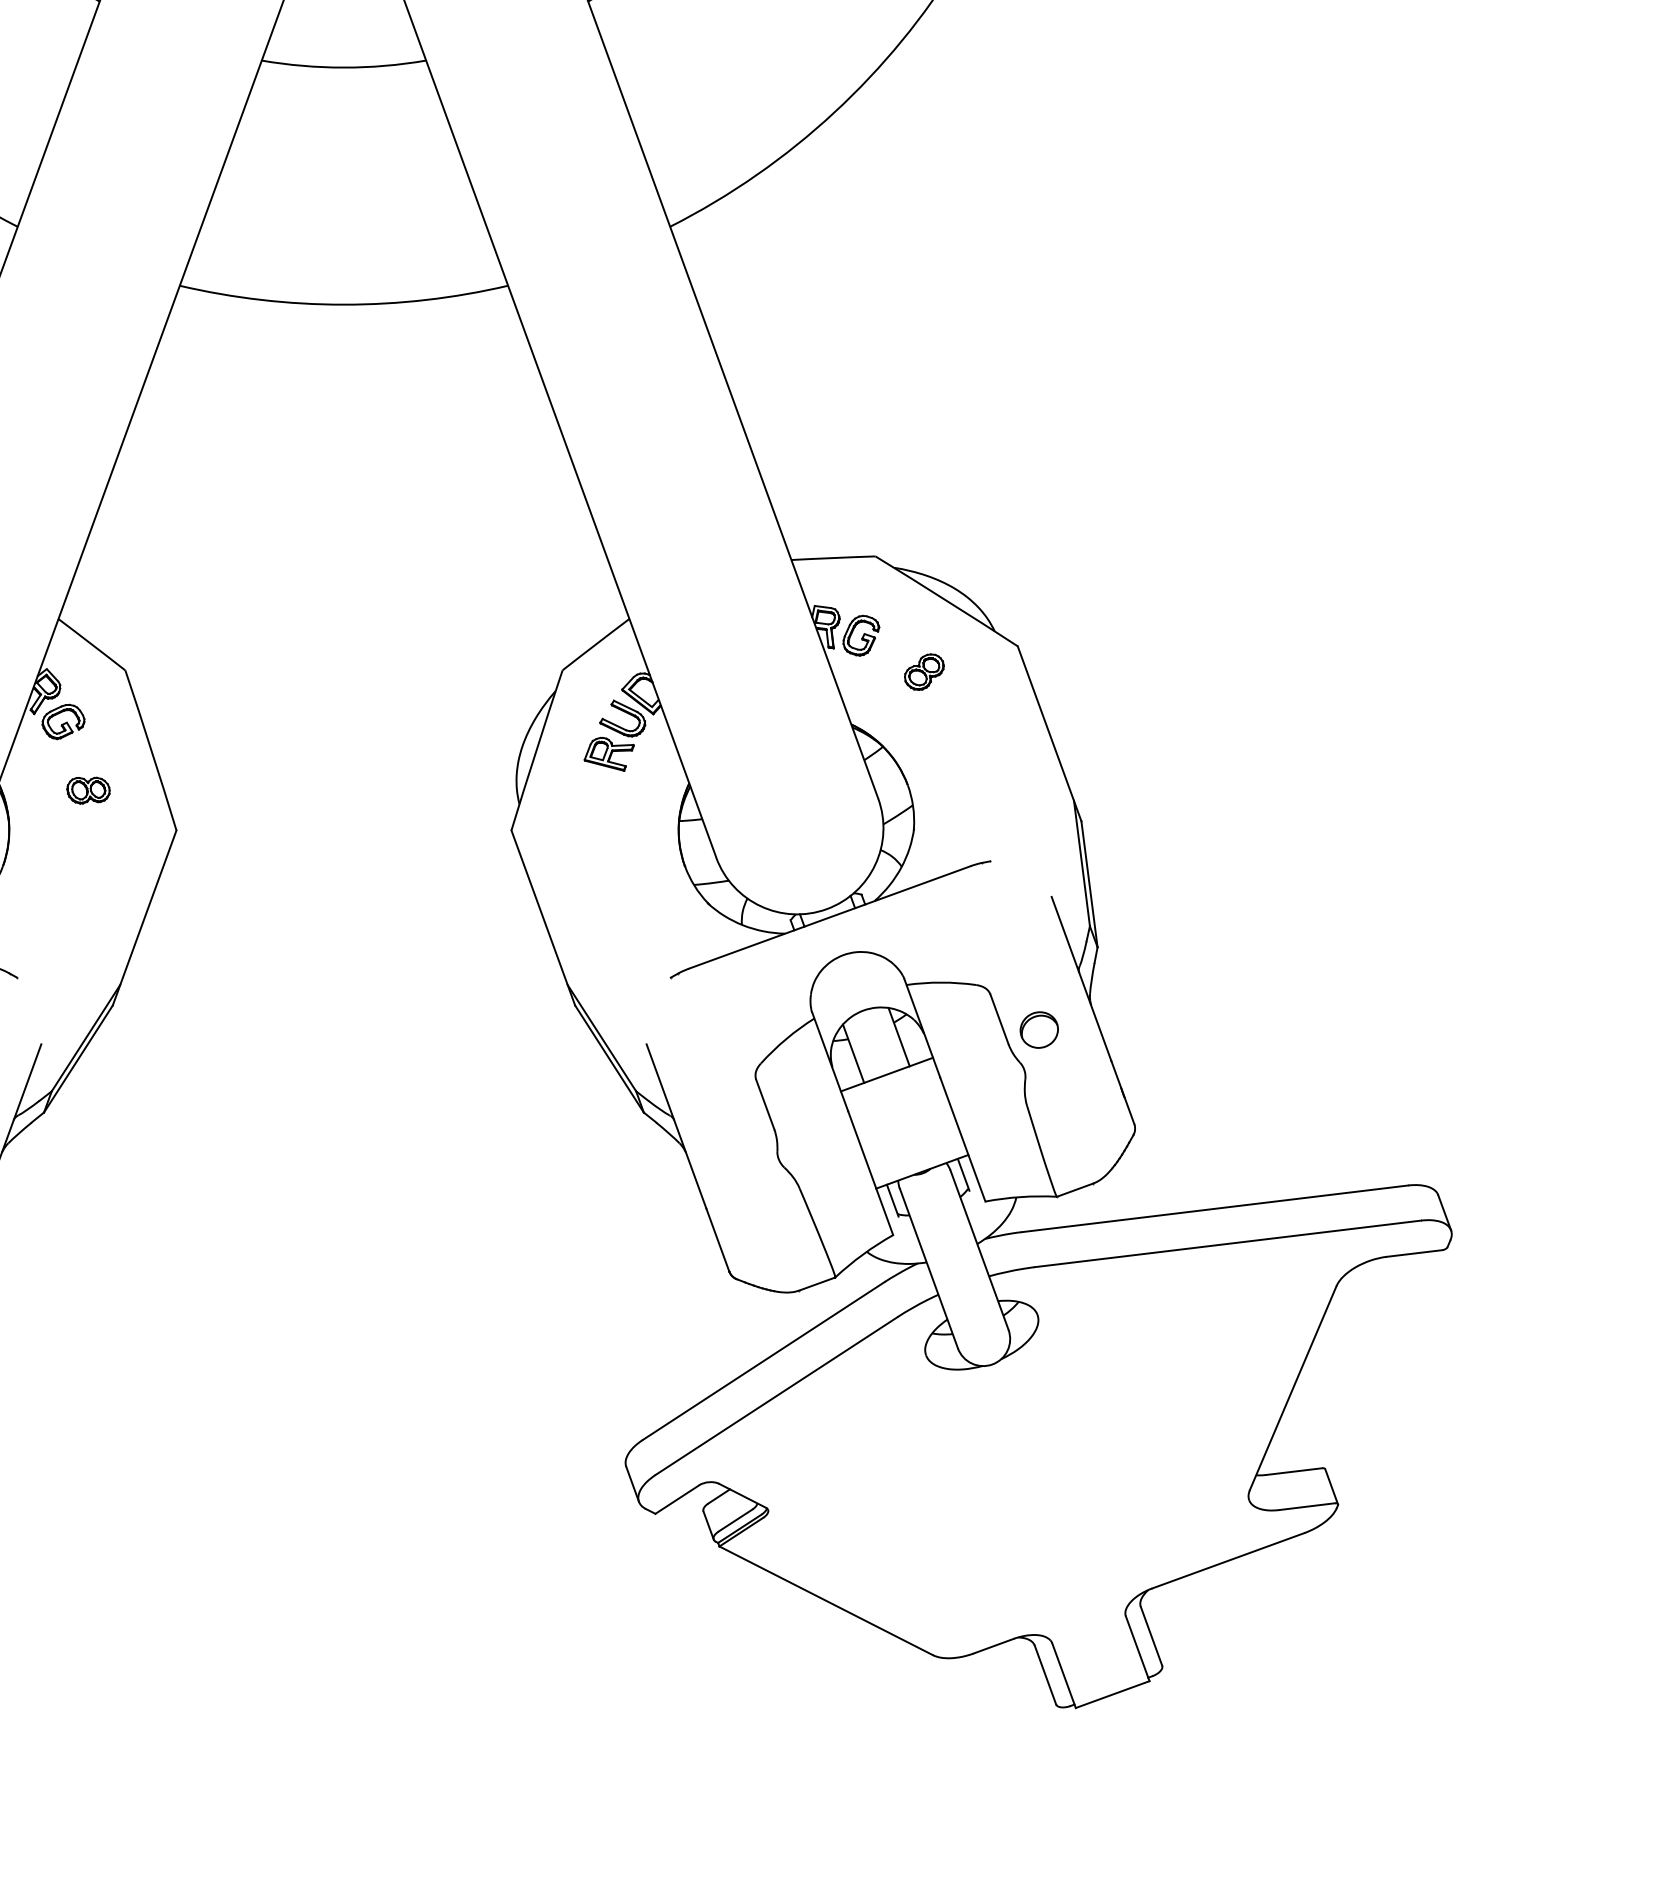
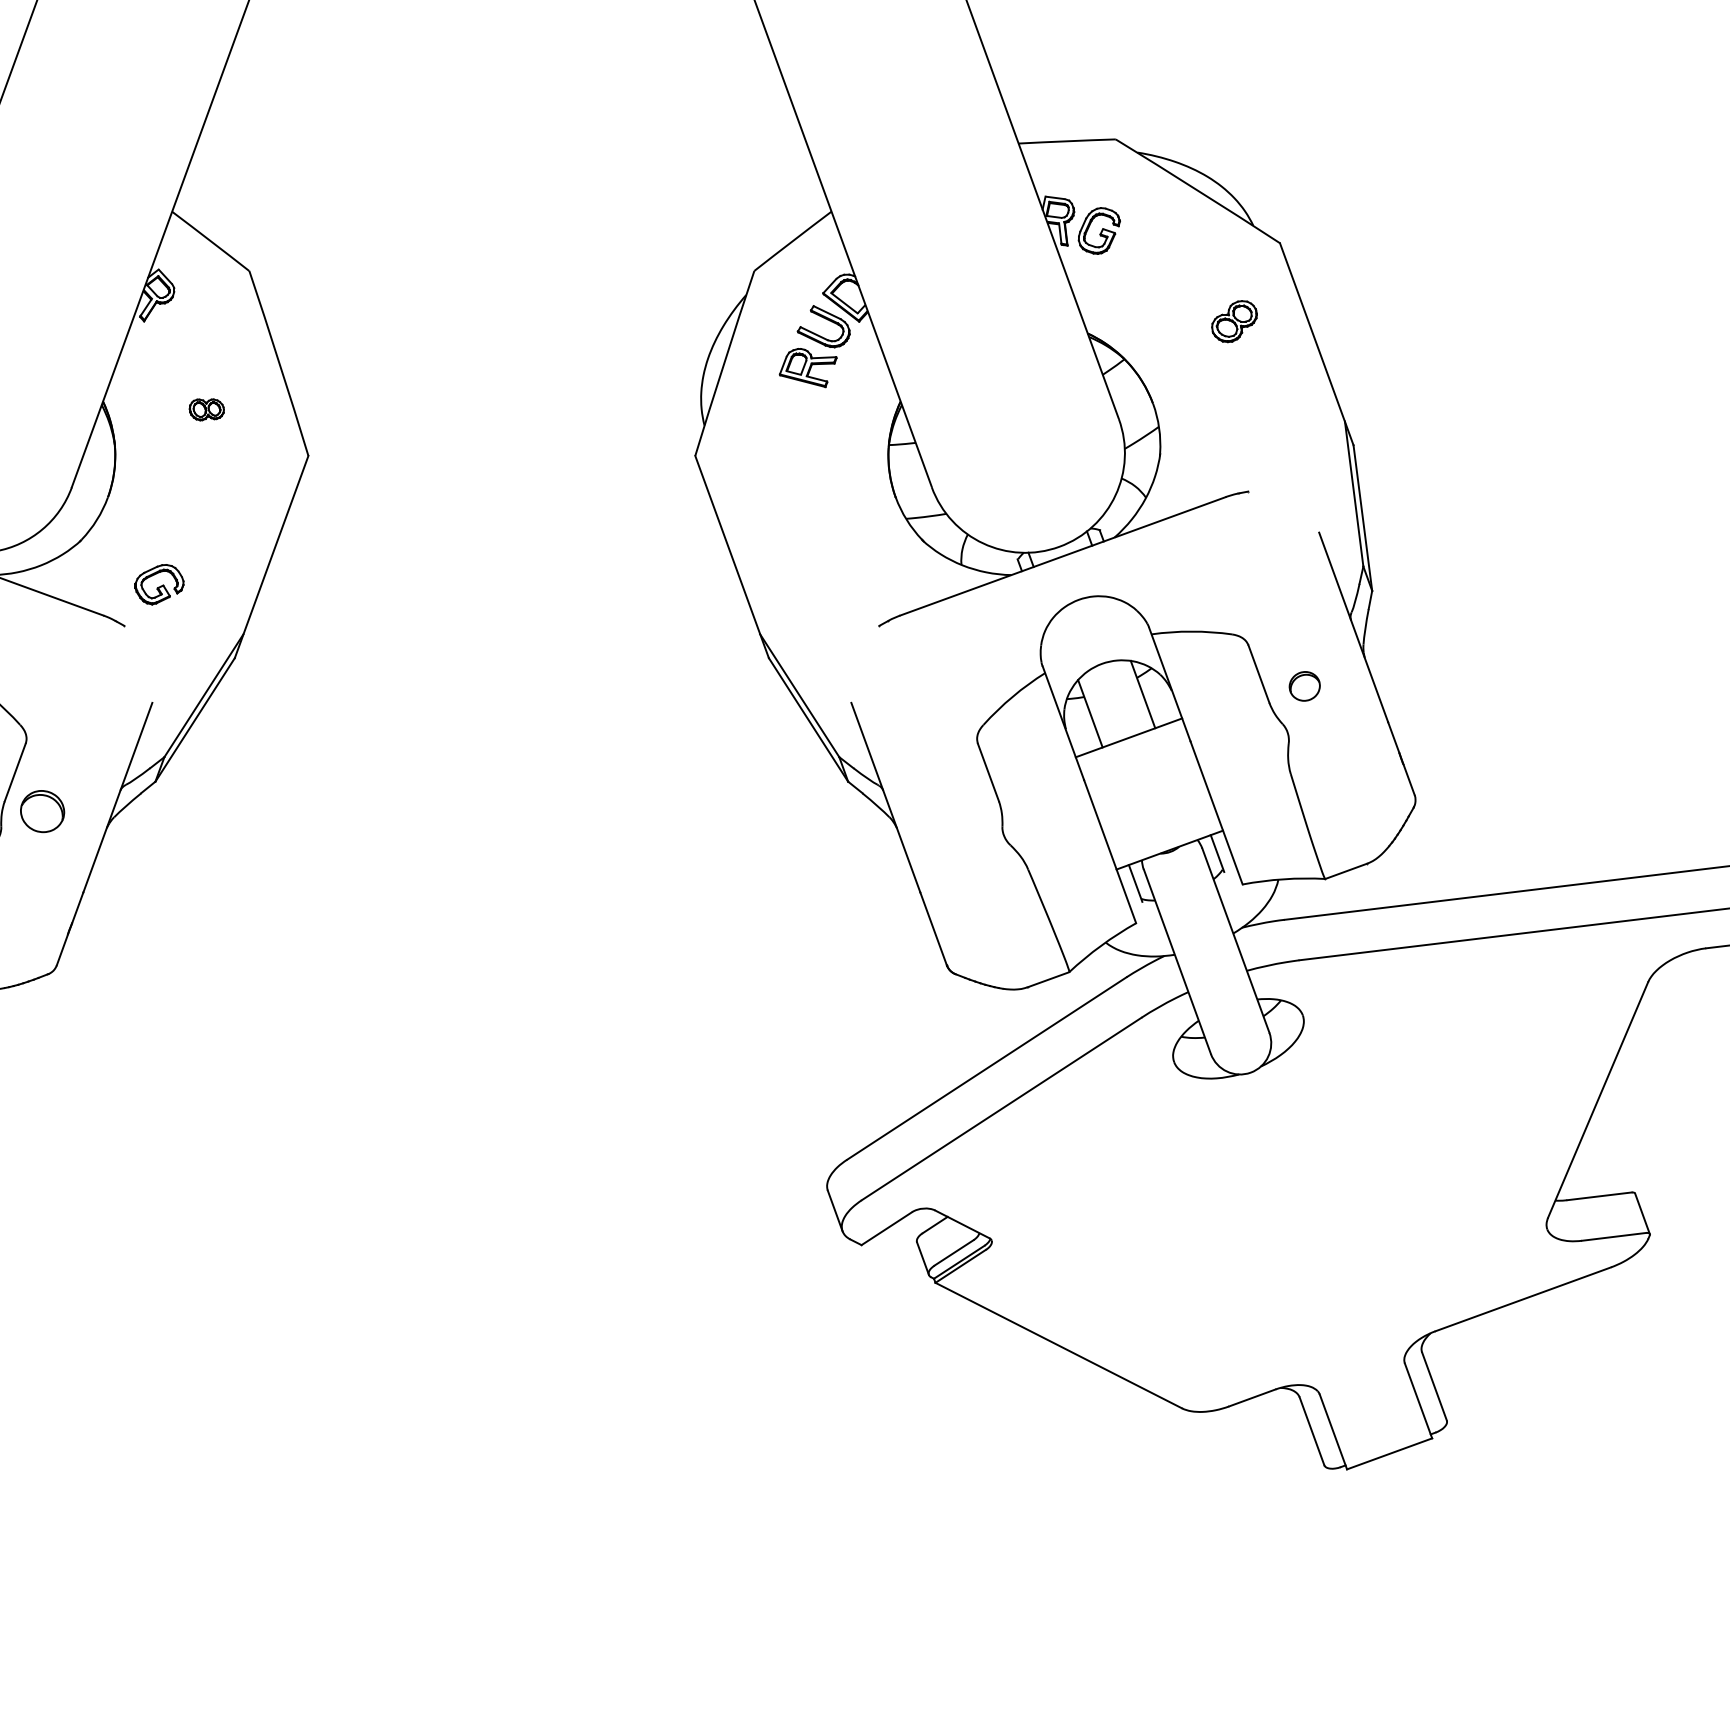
part: (924, 671) -> (1234, 320), moved
part: (63, 721) -> (159, 584), moved
part: (88, 790) -> (206, 409), size x0.7
part: (1038, 1029) -> (1303, 685), size x0.7

